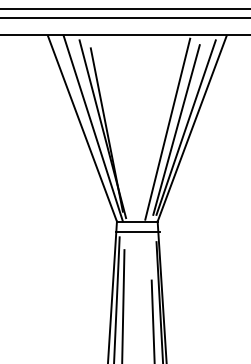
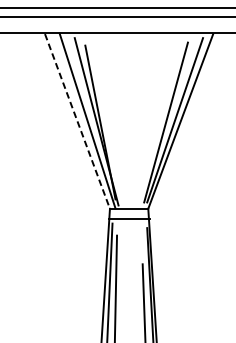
line: (82, 128) -> (77, 121), solid -> dashed
line: (167, 128) -> (157, 121), removed

